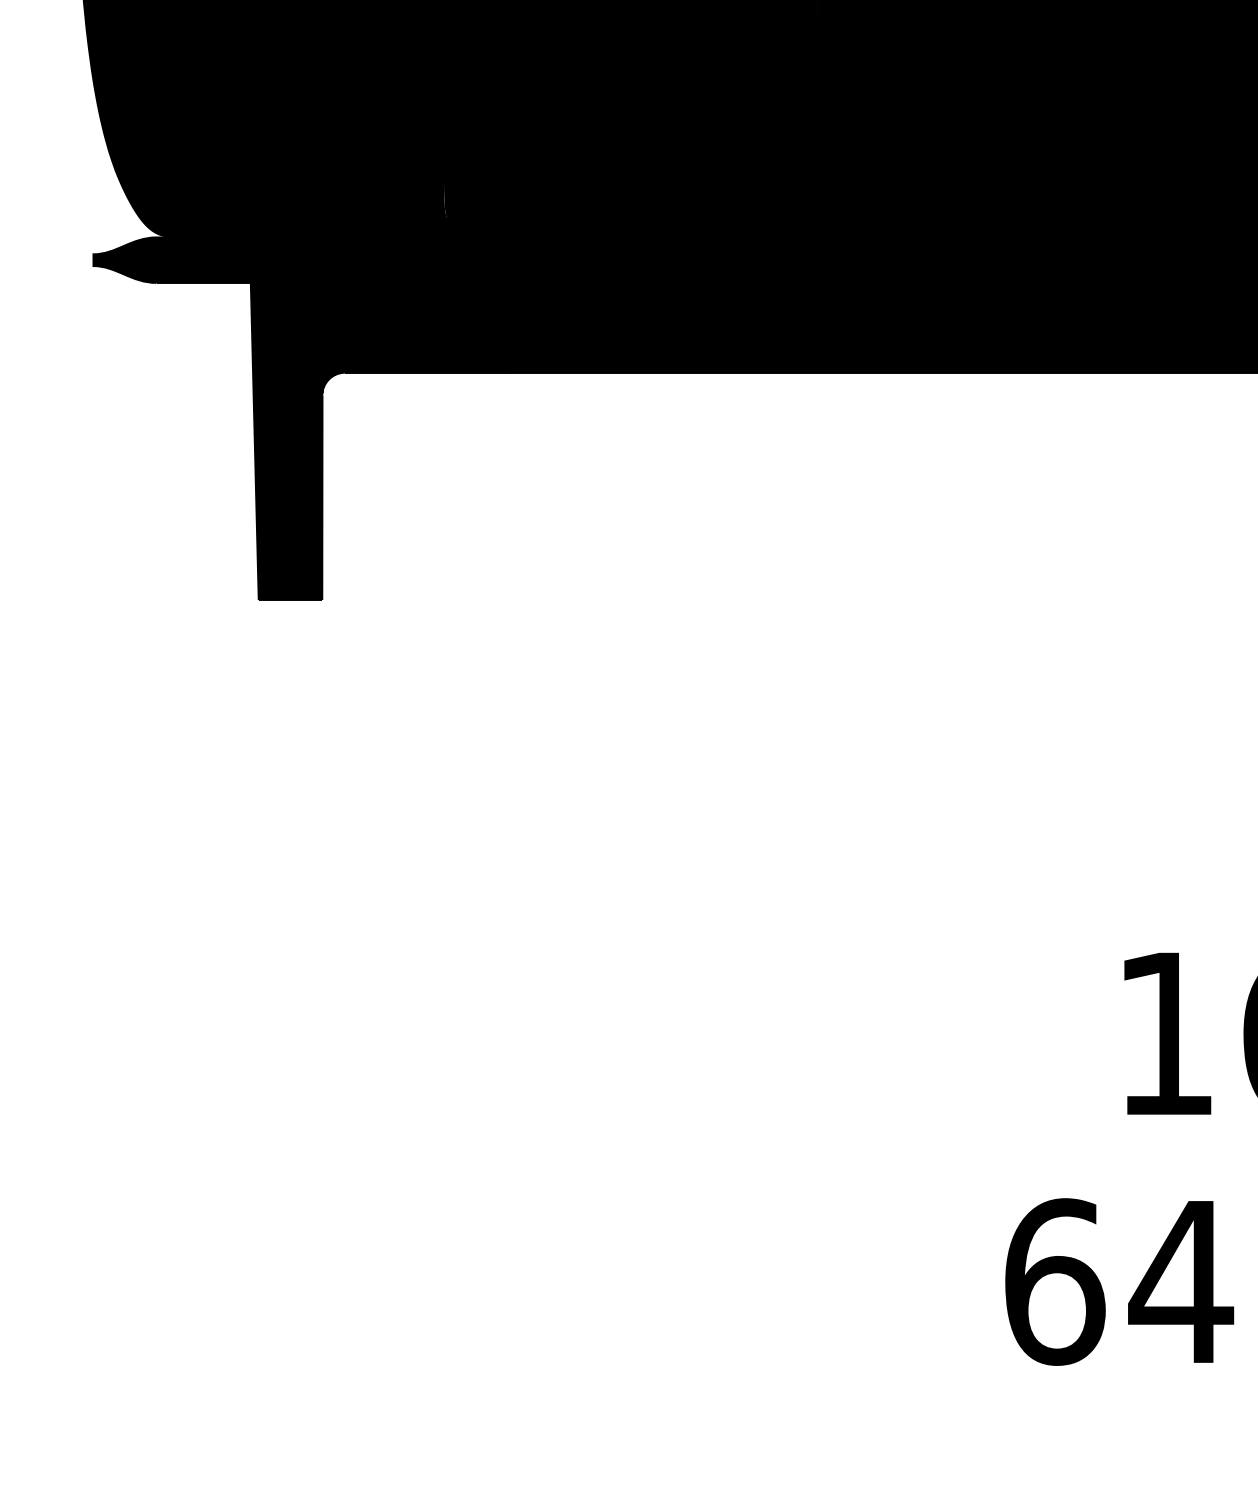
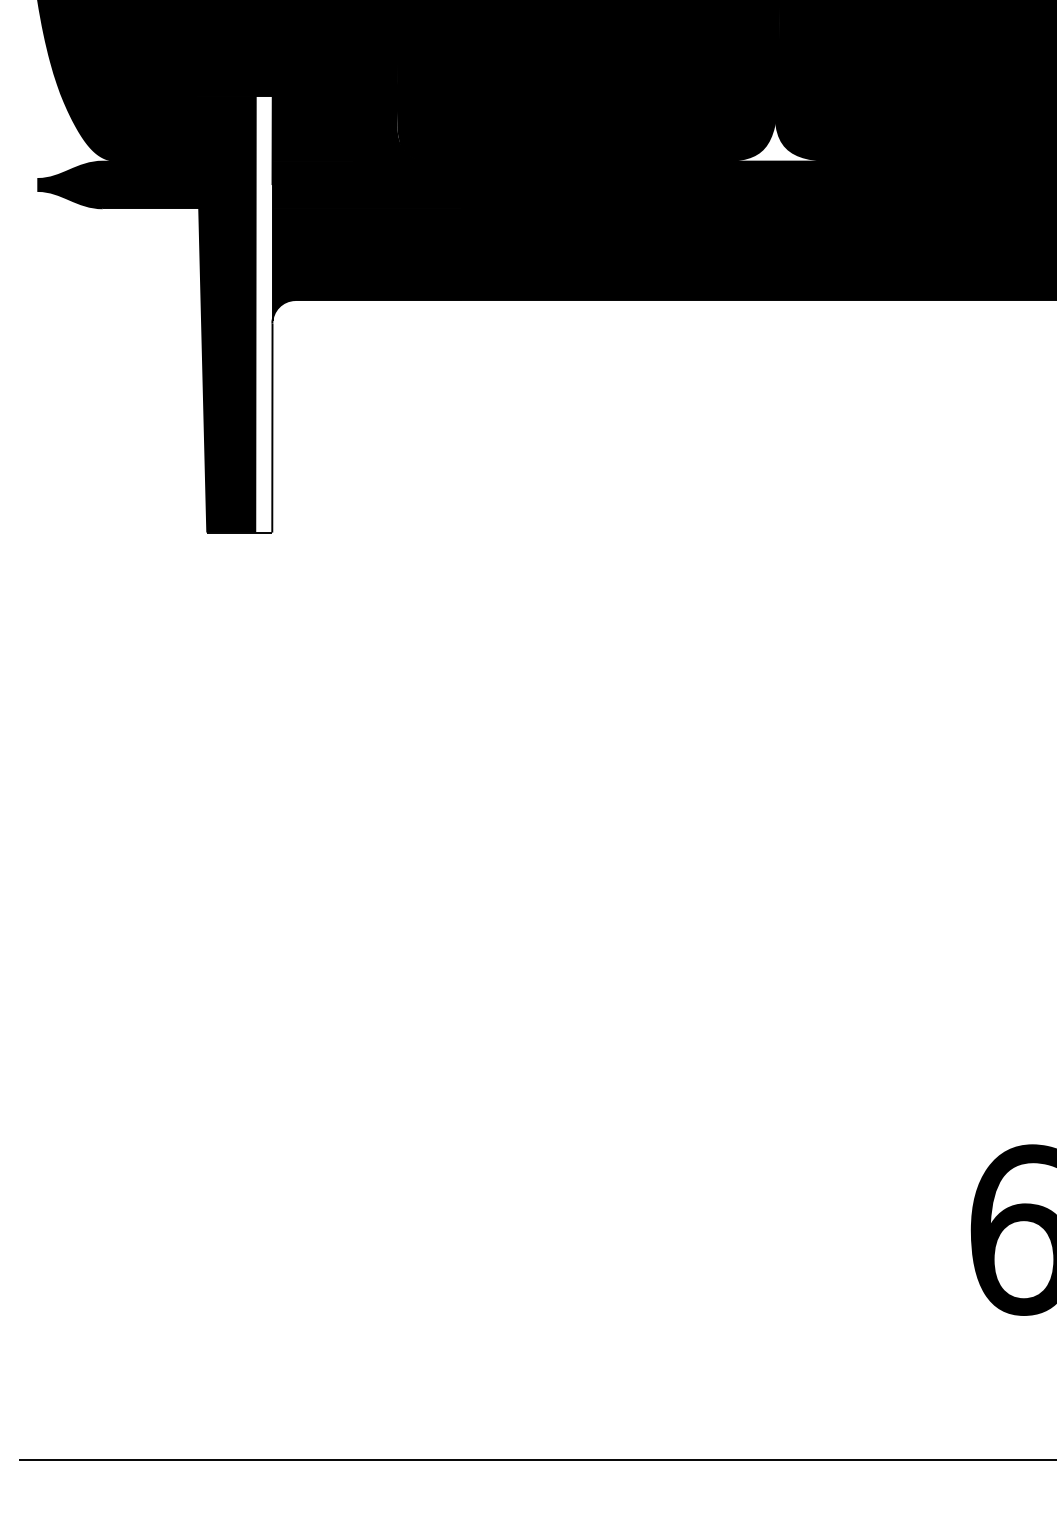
fill: (816, 216) -> (777, 140), removed
fill: (313, 386) -> (263, 314), removed

